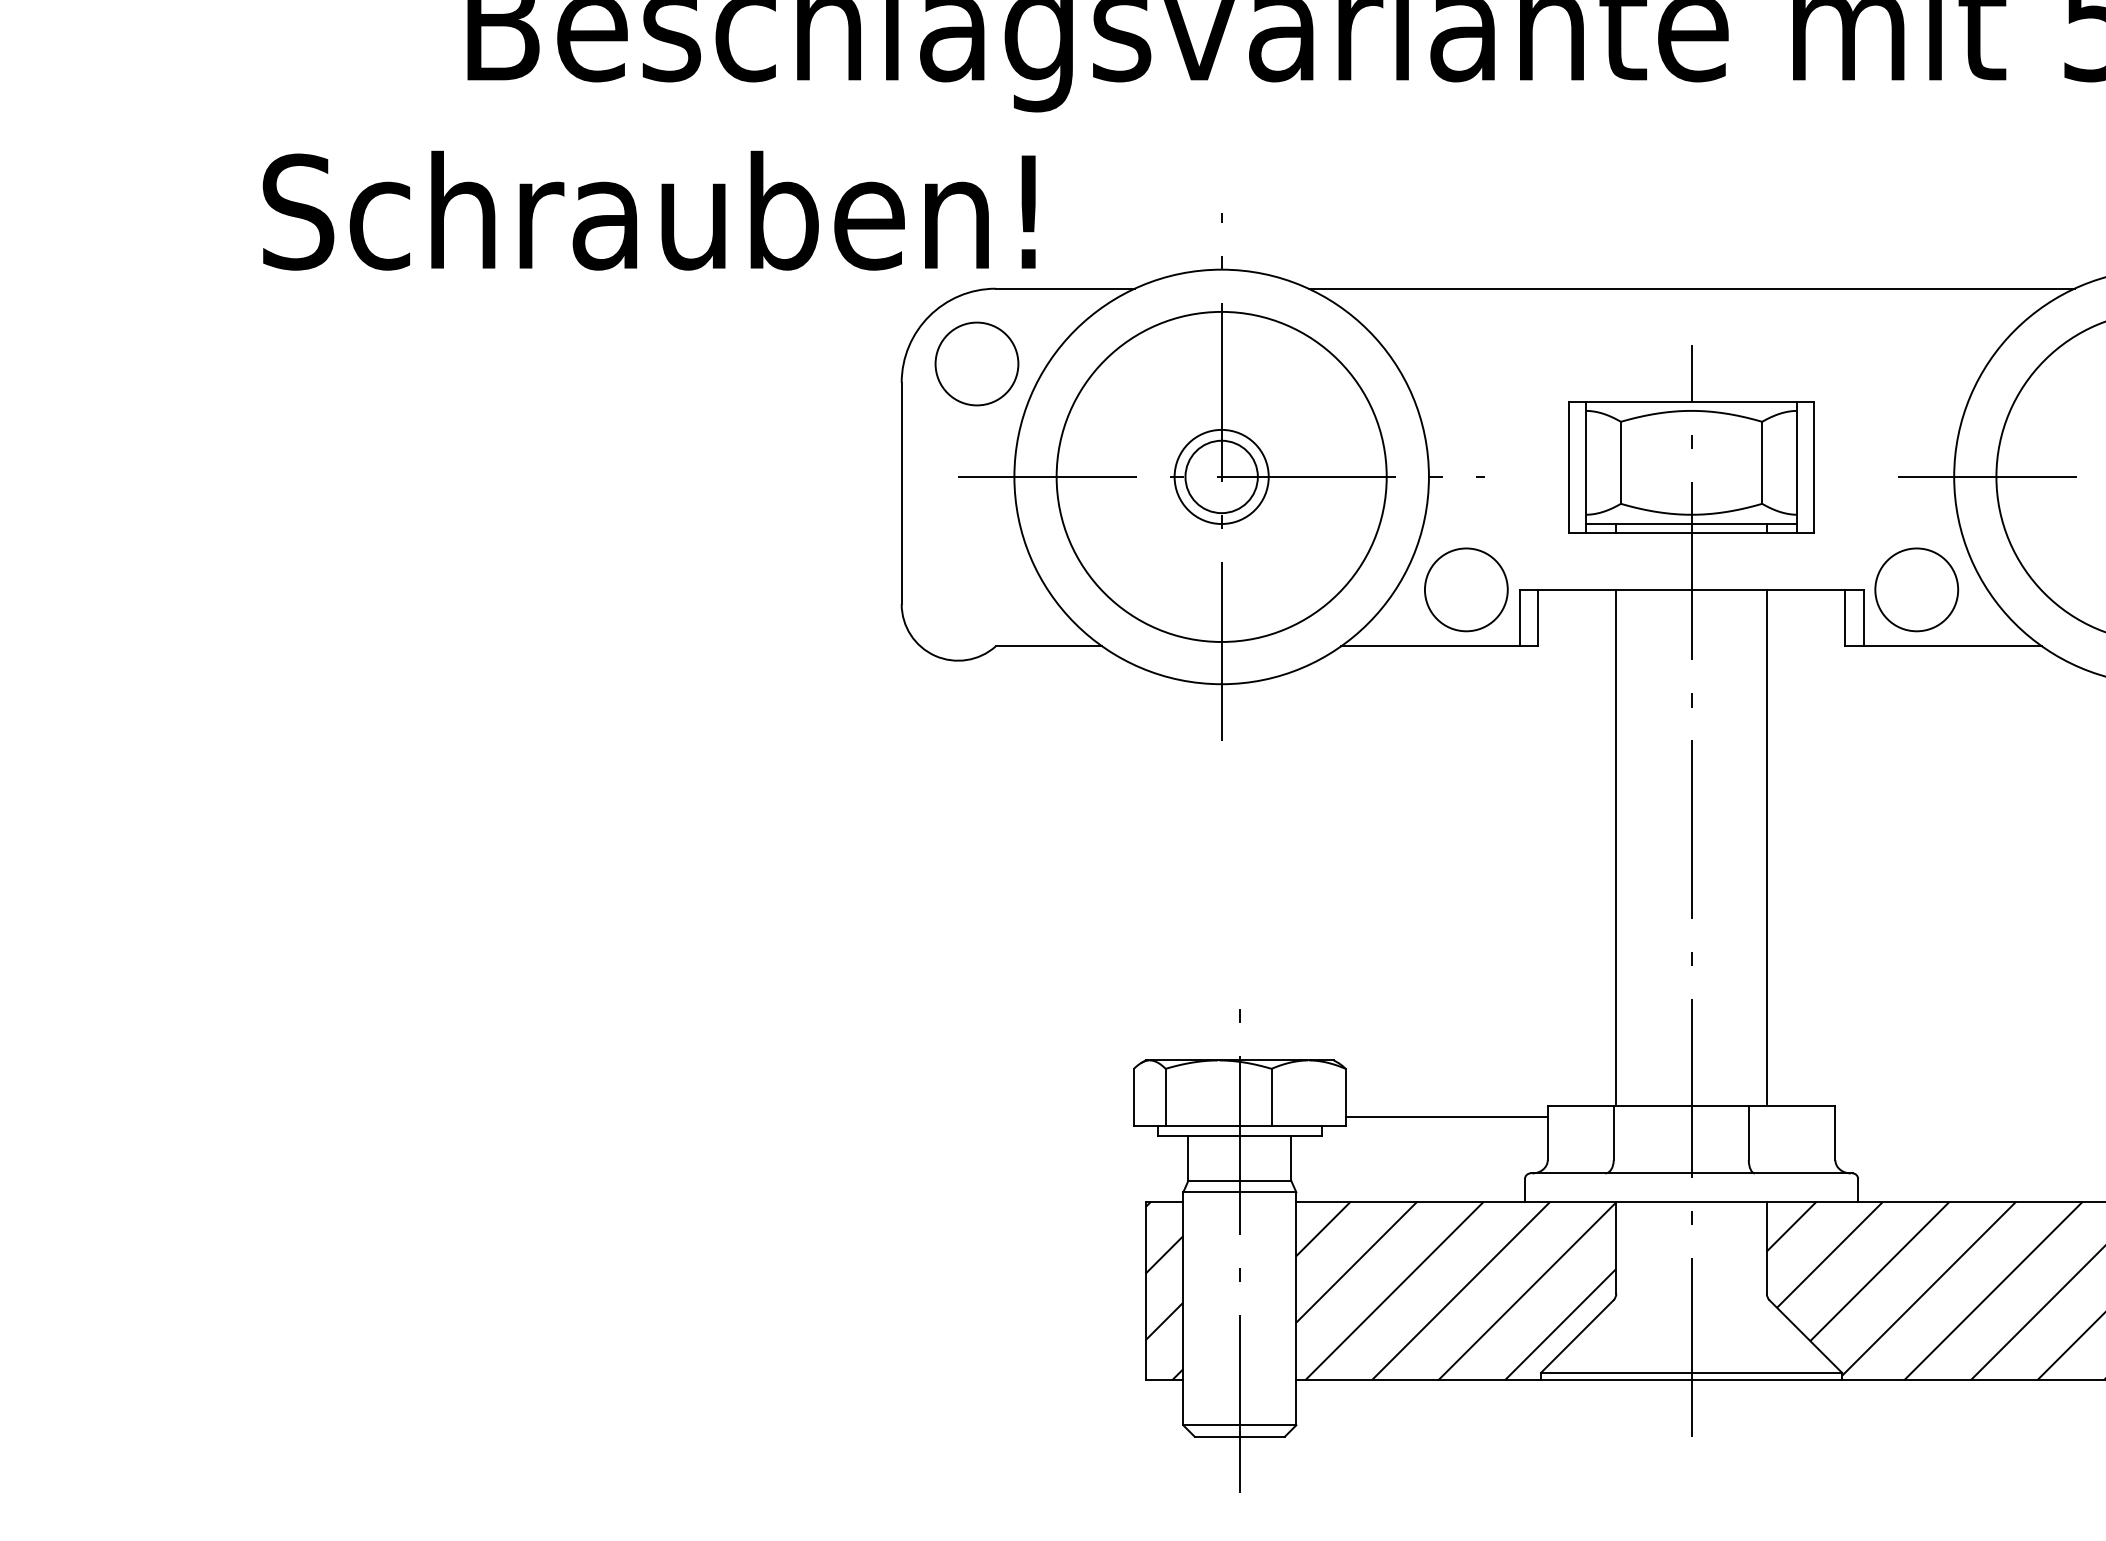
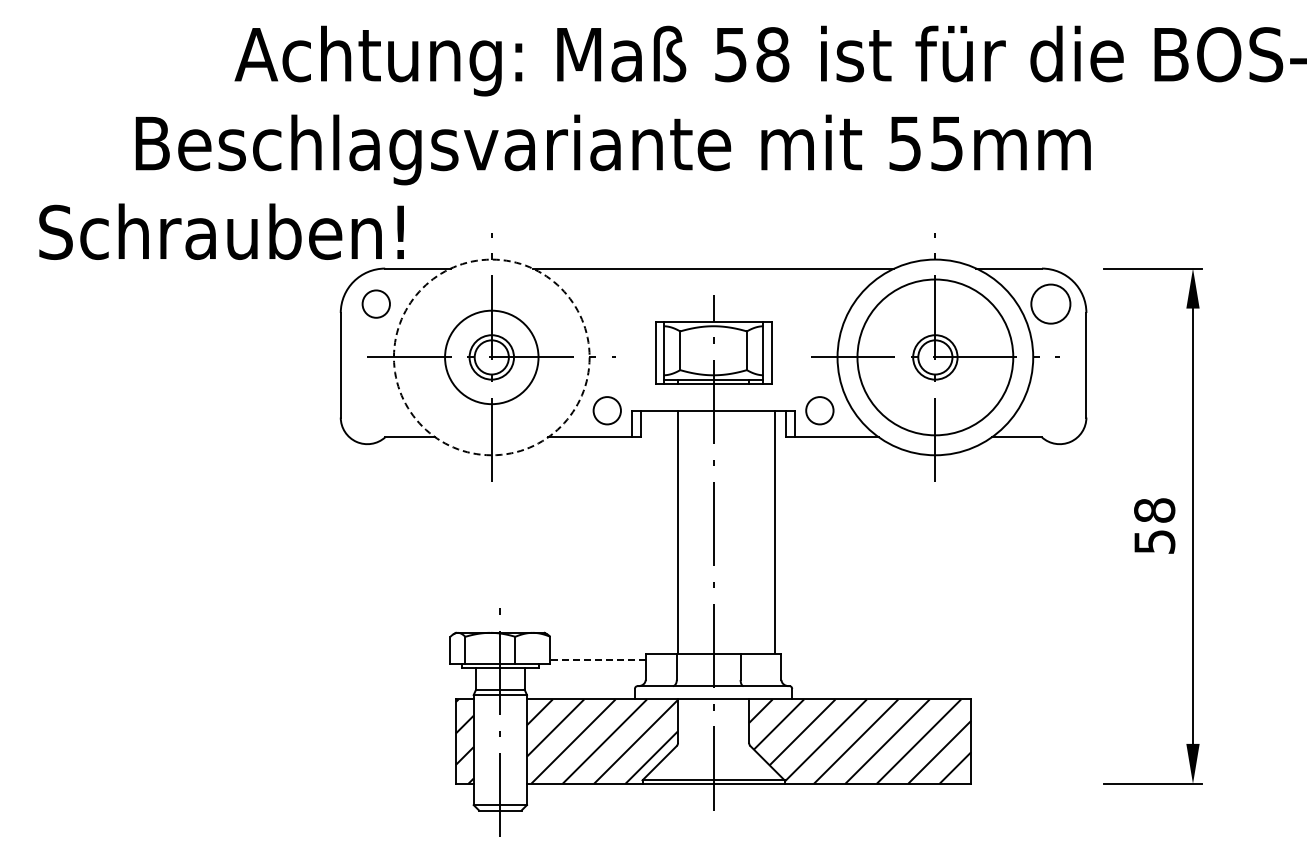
circle: (975, 362) -> (375, 303), size x0.7
circle: (1221, 477) -> (491, 357), size x0.6
circle: (1221, 477) -> (491, 357), solid -> dashed
circle: (1464, 589) -> (606, 410), size x0.7
circle: (1915, 589) -> (819, 410), size x0.7
line: (1767, 845) -> (775, 531), moved
line: (1447, 1116) -> (598, 659), solid -> dashed

